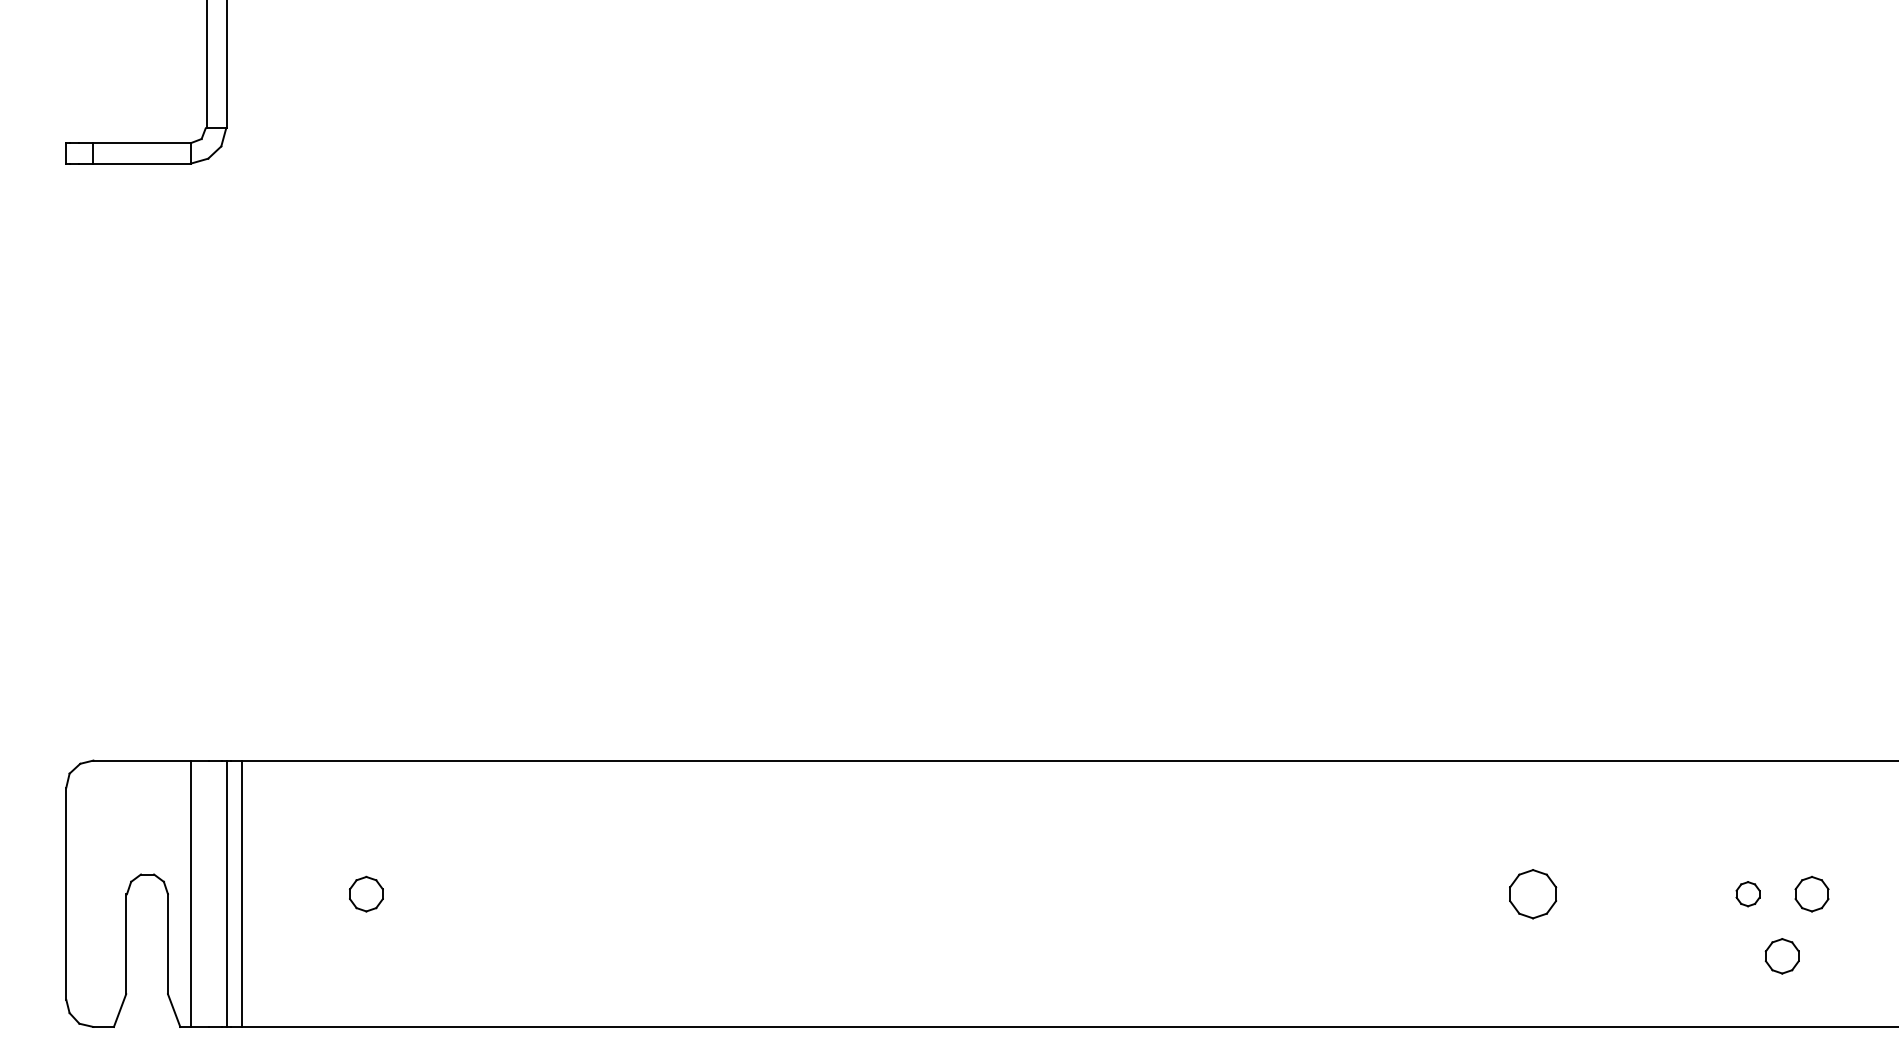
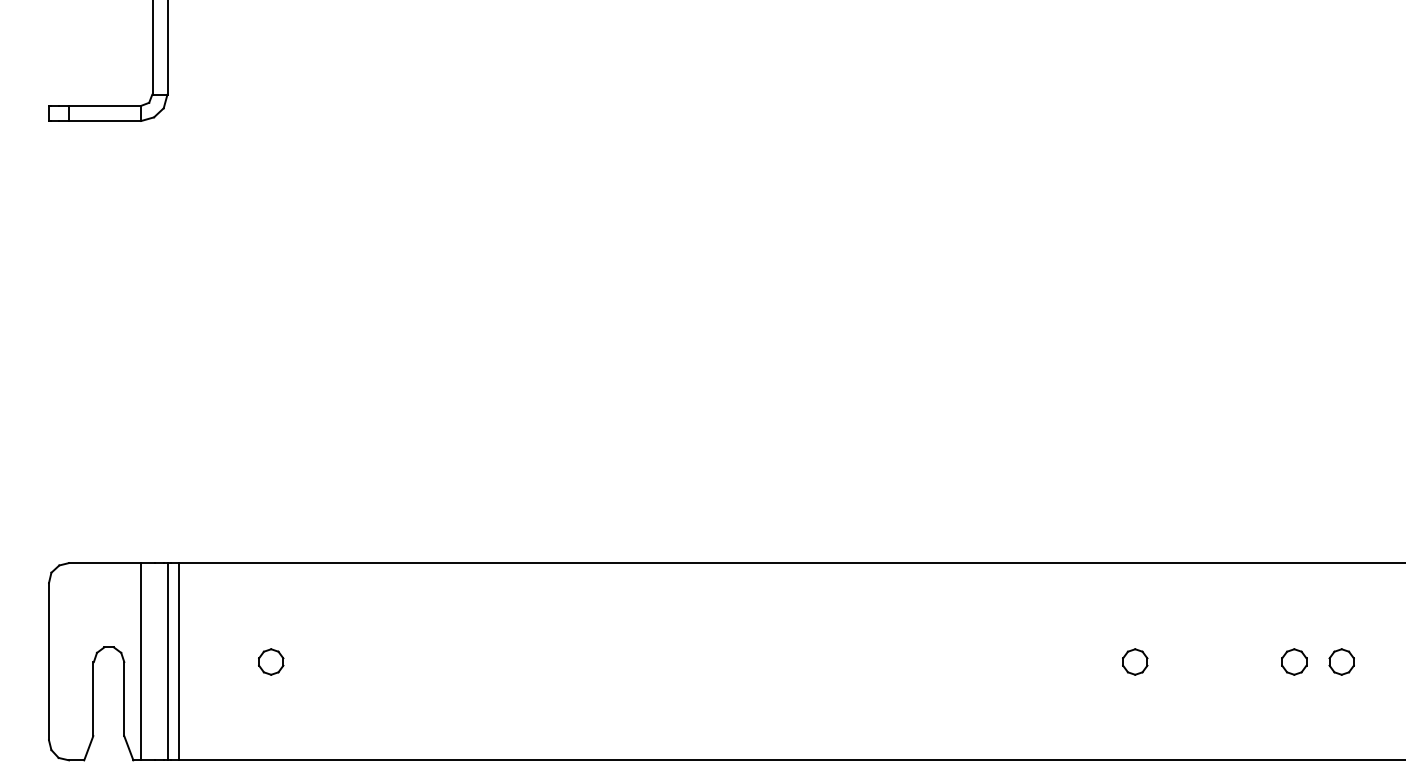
part: (1533, 893) -> (1135, 661), size x0.71
part: (1748, 893) -> (1294, 661), size x1.43
part: (1782, 955) -> (1319, 707), removed

